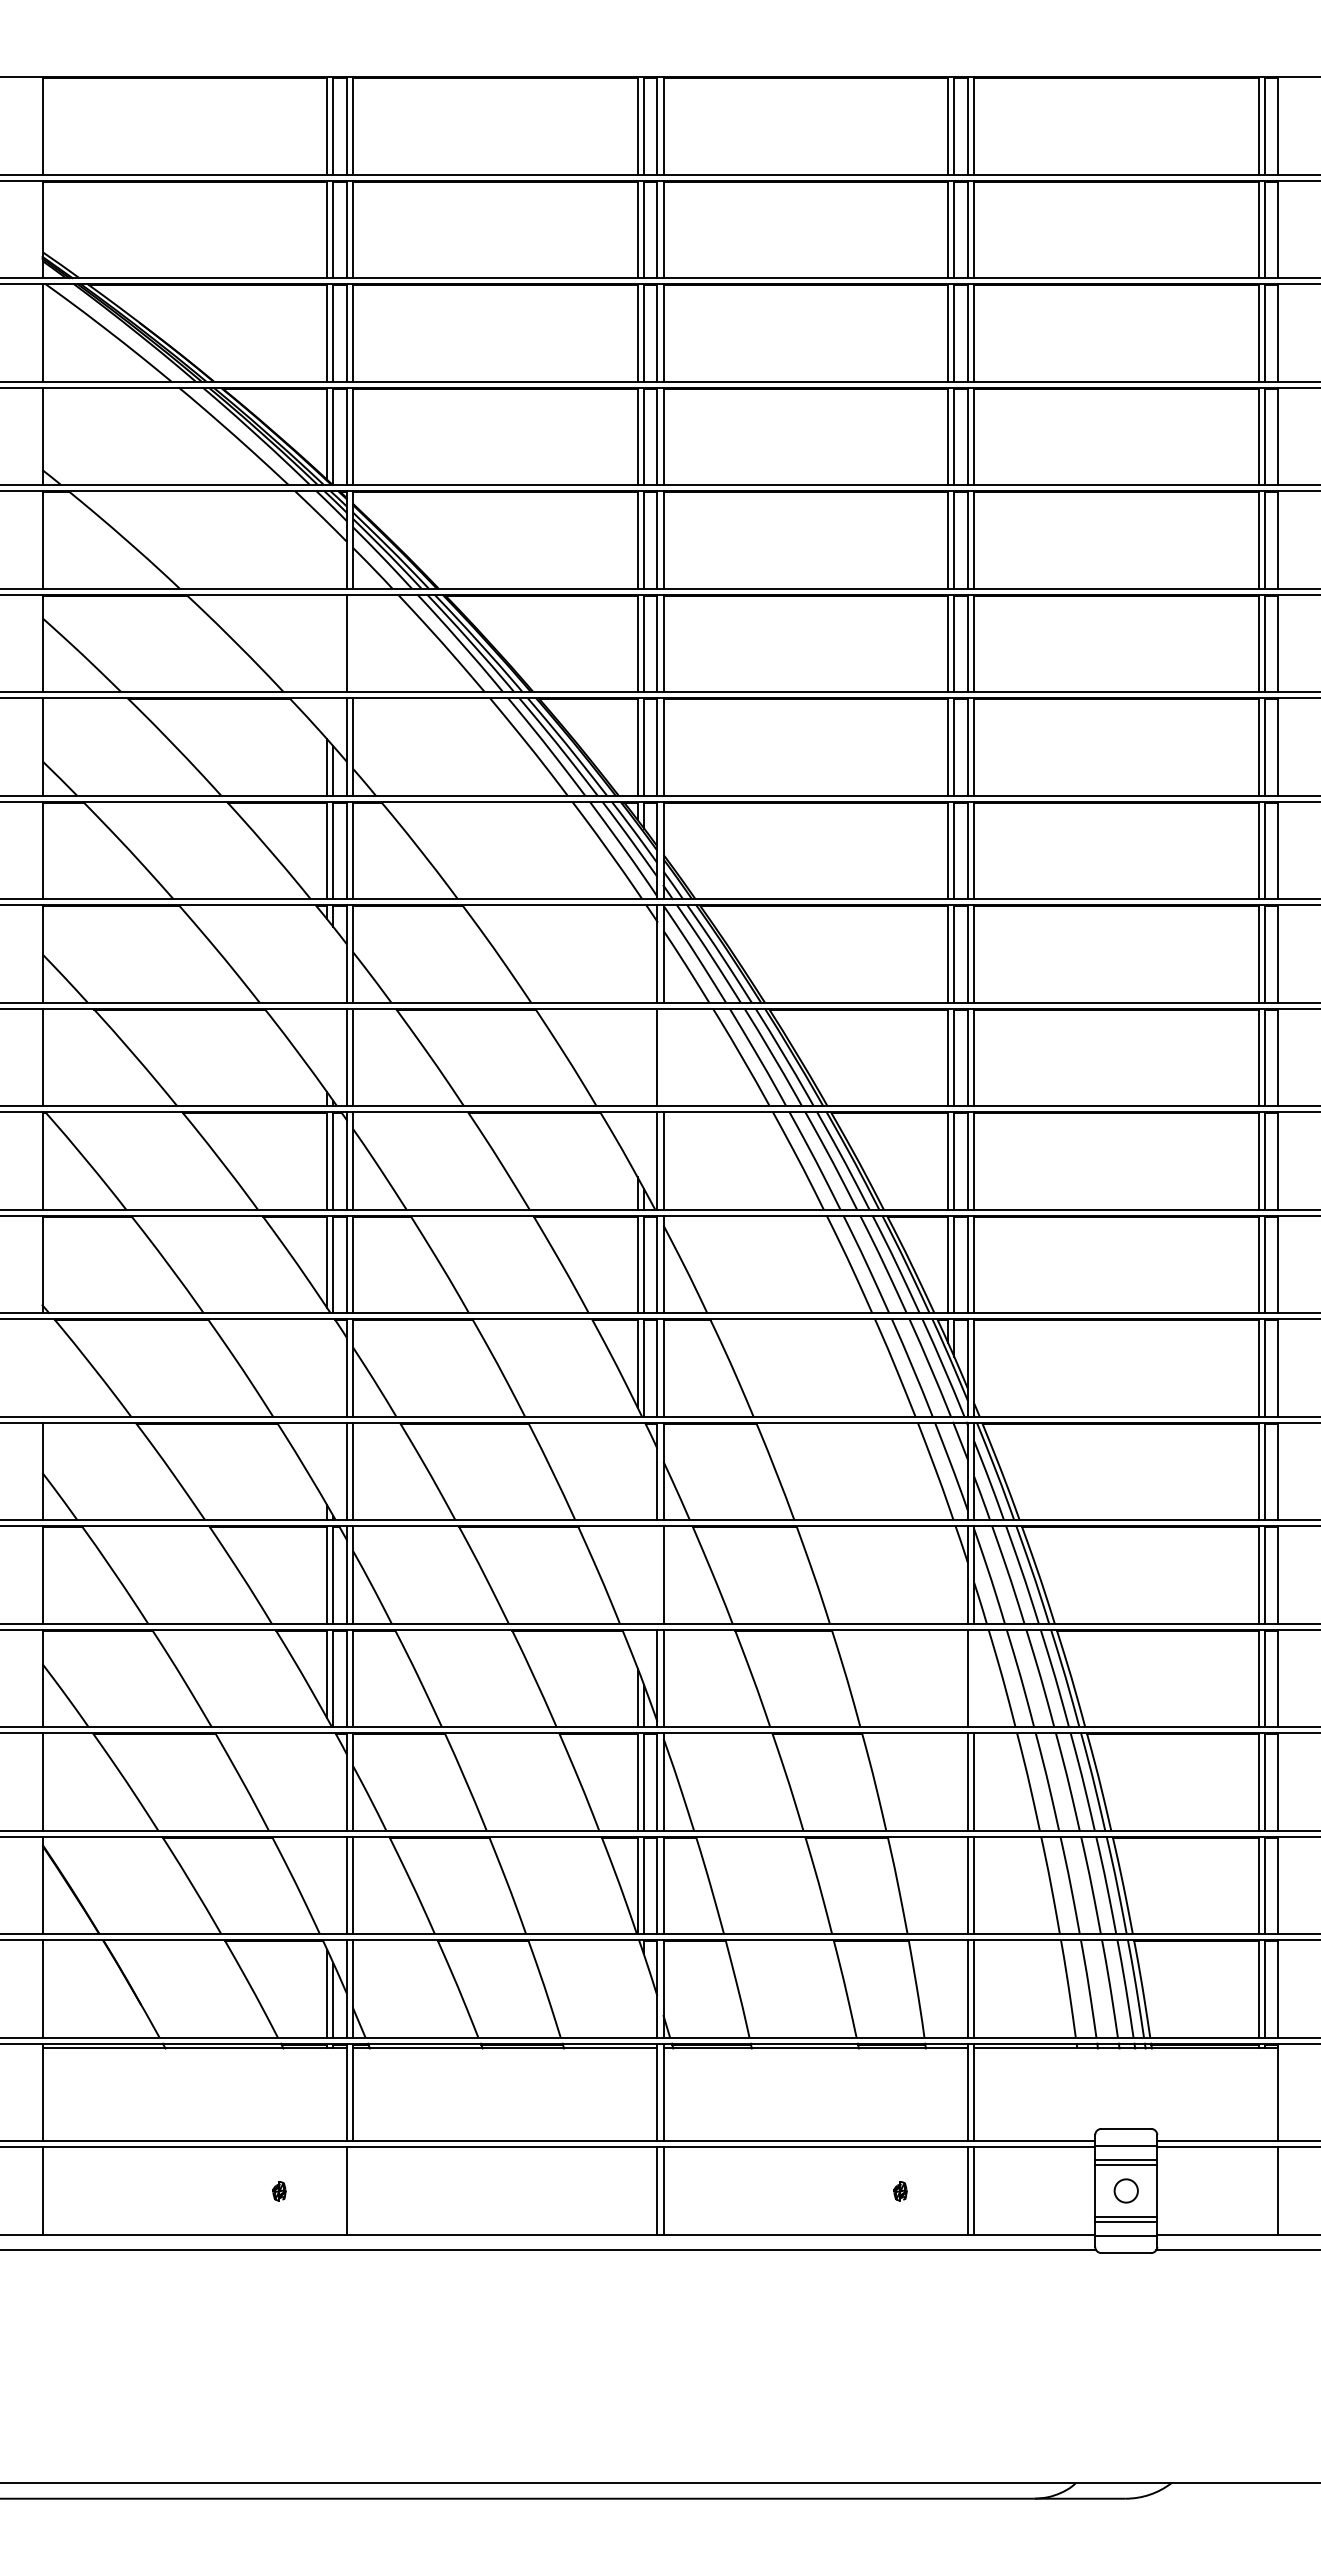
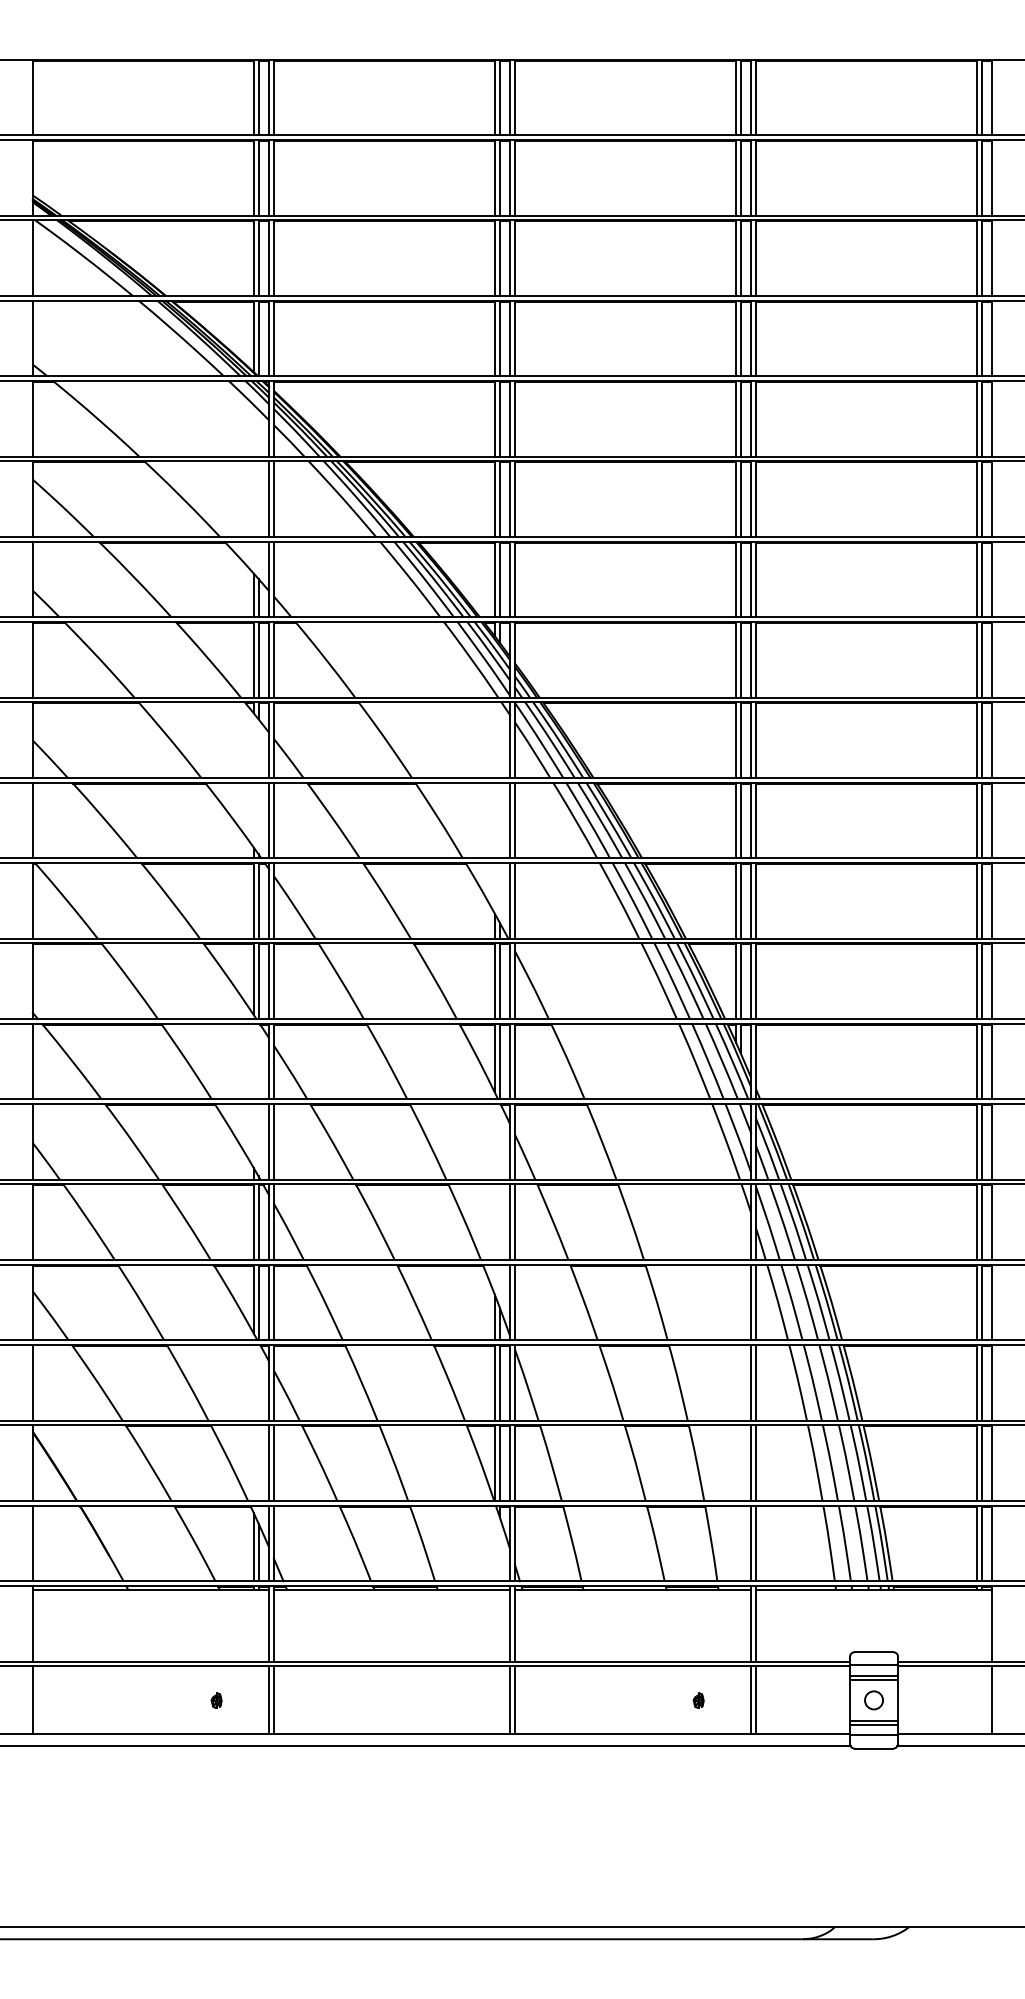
line: (353, 643) -> (274, 499), added
line: (663, 1057) -> (514, 820), added
line: (42, 1367) -> (32, 1061), added
line: (657, 1574) -> (510, 1221), added
line: (974, 1678) -> (756, 1302), added
line: (353, 2190) -> (274, 1700), added

